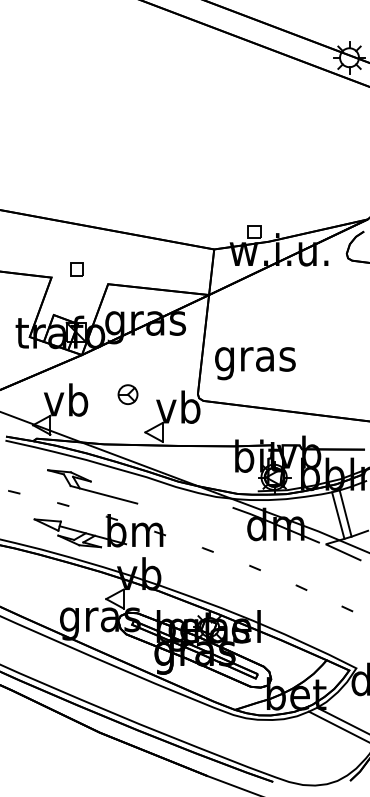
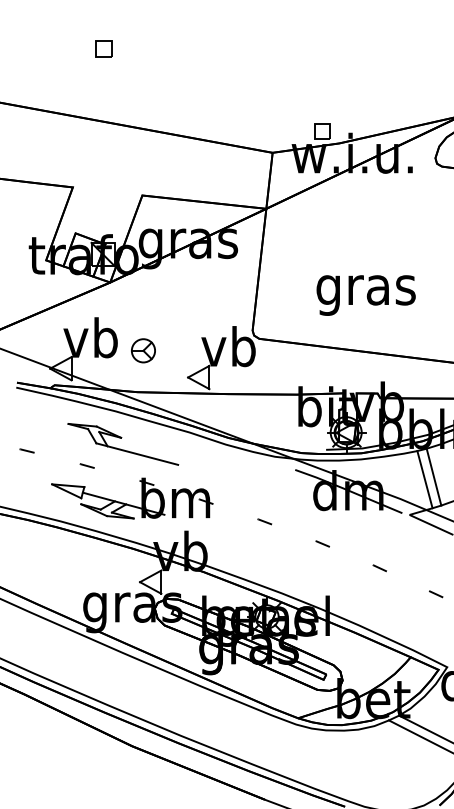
part: (76, 269) -> (103, 48), moved
text: (255, 363) -> (366, 295), moved
part: (127, 394) -> (142, 350), moved

